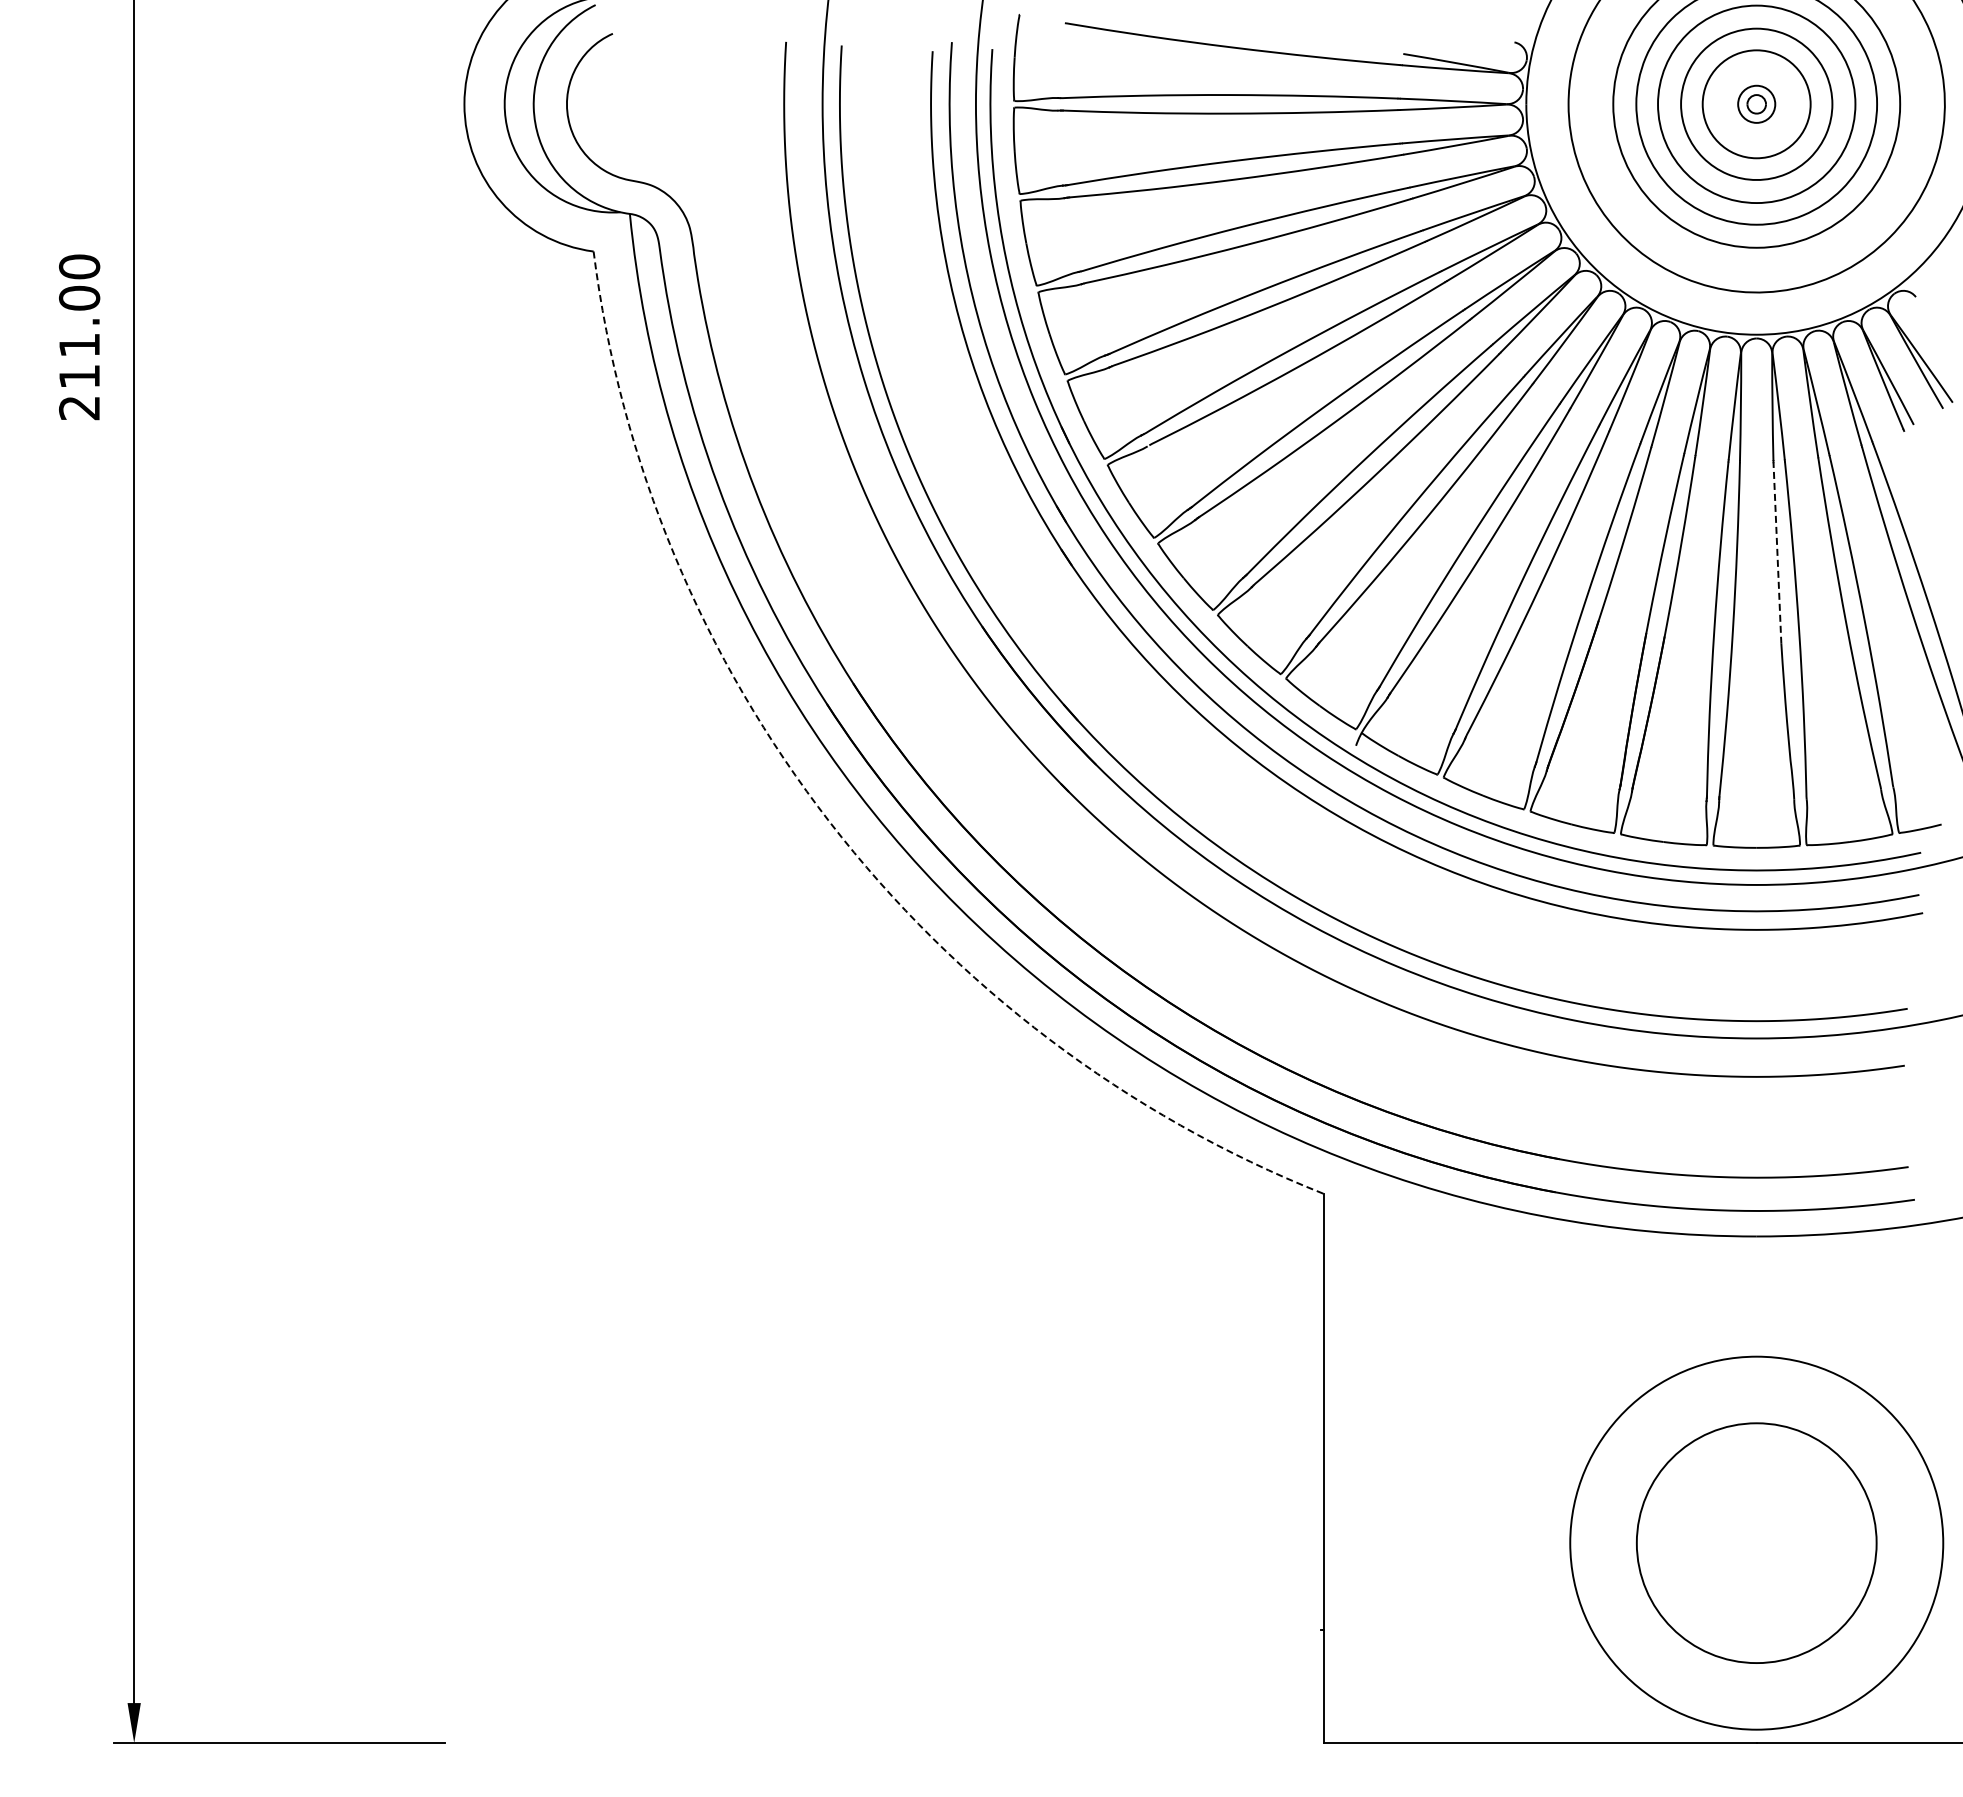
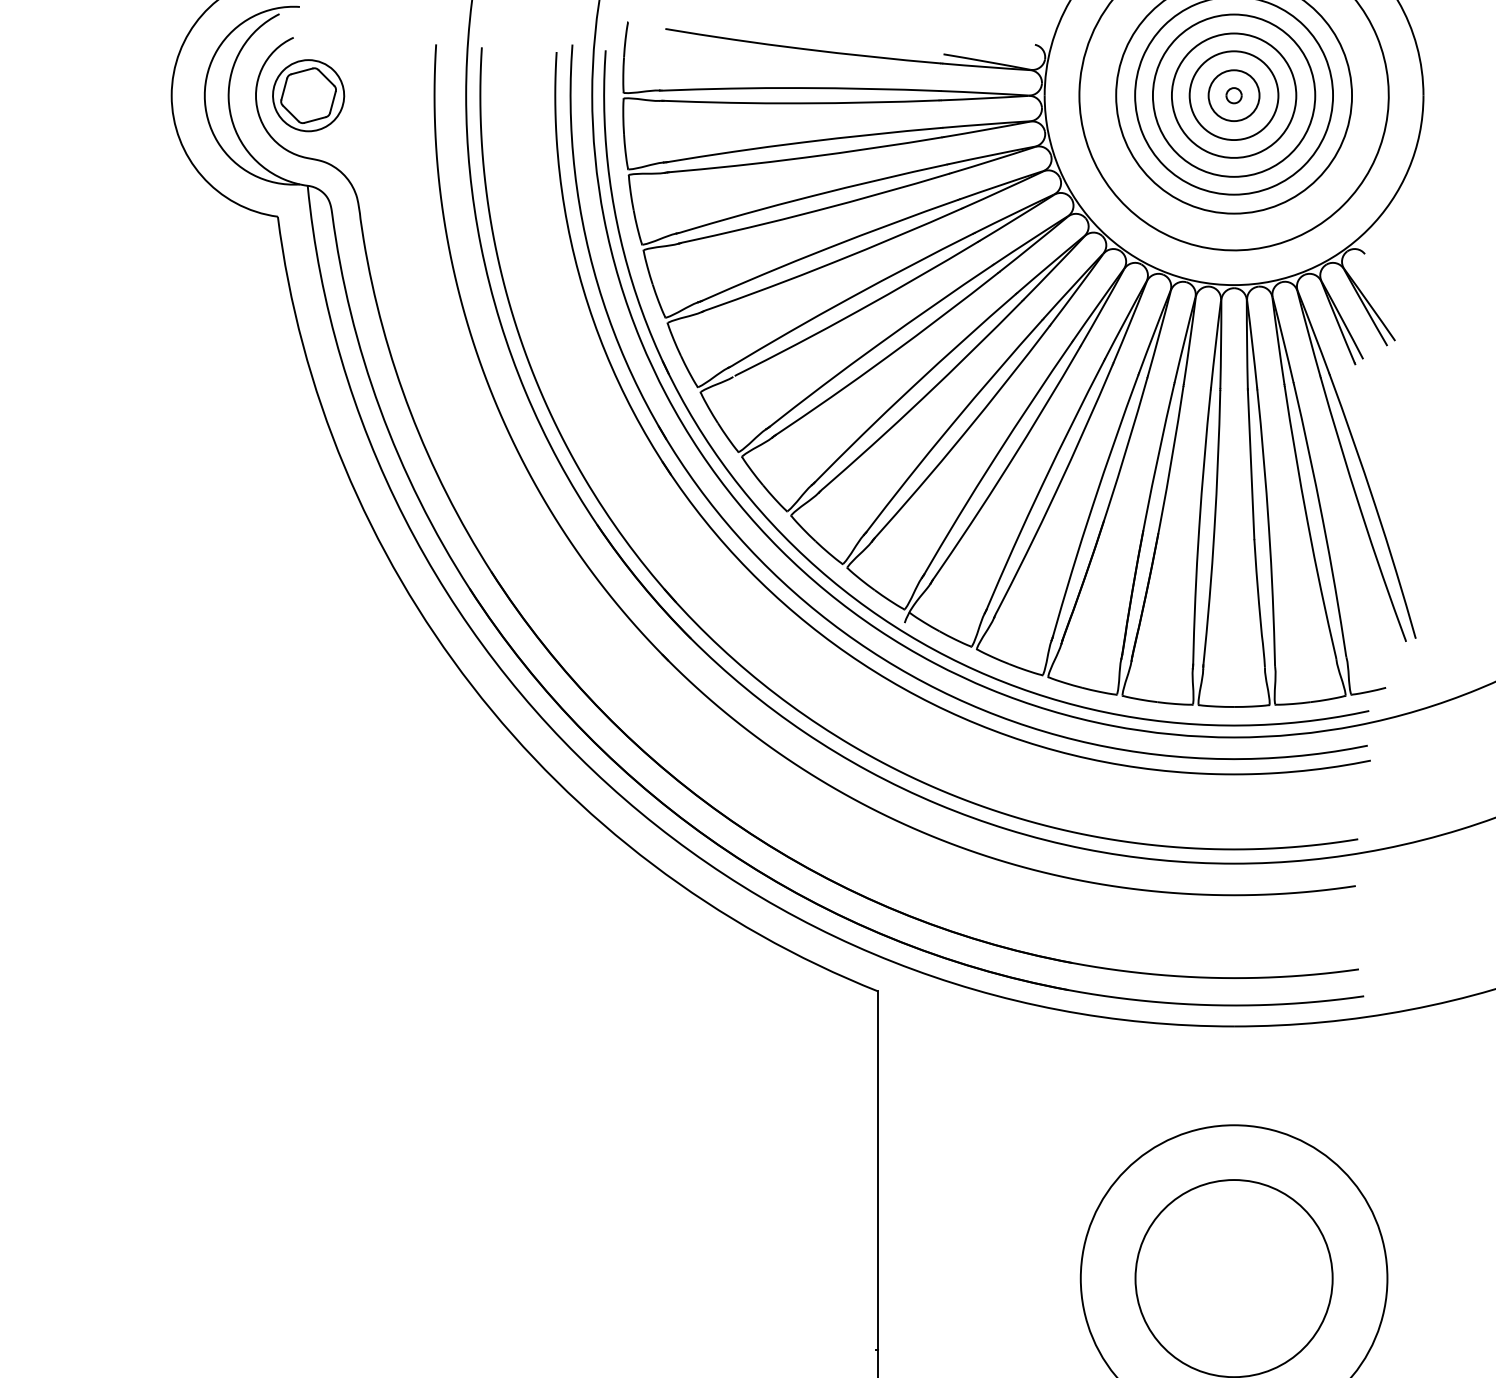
part: (630, 104) -> (308, 95), added
circle: (1756, 104) -> (1233, 95), size x1.67
line: (1777, 553) -> (1251, 464), dashed -> solid
arc: (829, 822) -> (471, 686), dashed -> solid

